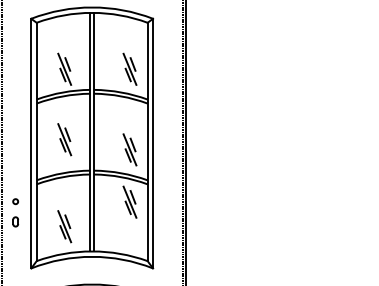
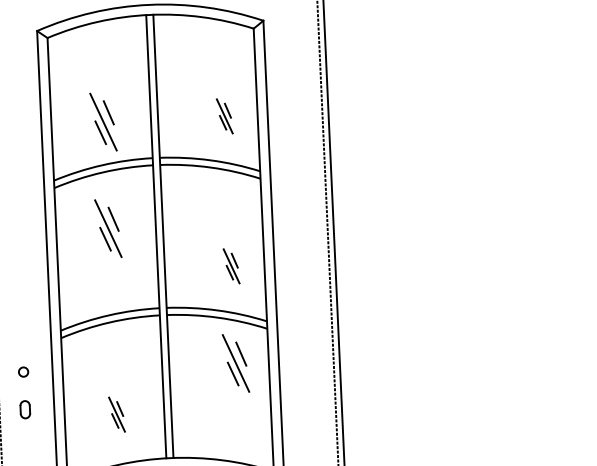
part: (129, 68) -> (223, 115), size x0.6
part: (64, 139) -> (107, 228), moved
part: (129, 149) -> (230, 265), size x0.6
part: (64, 226) -> (116, 414), size x0.6

